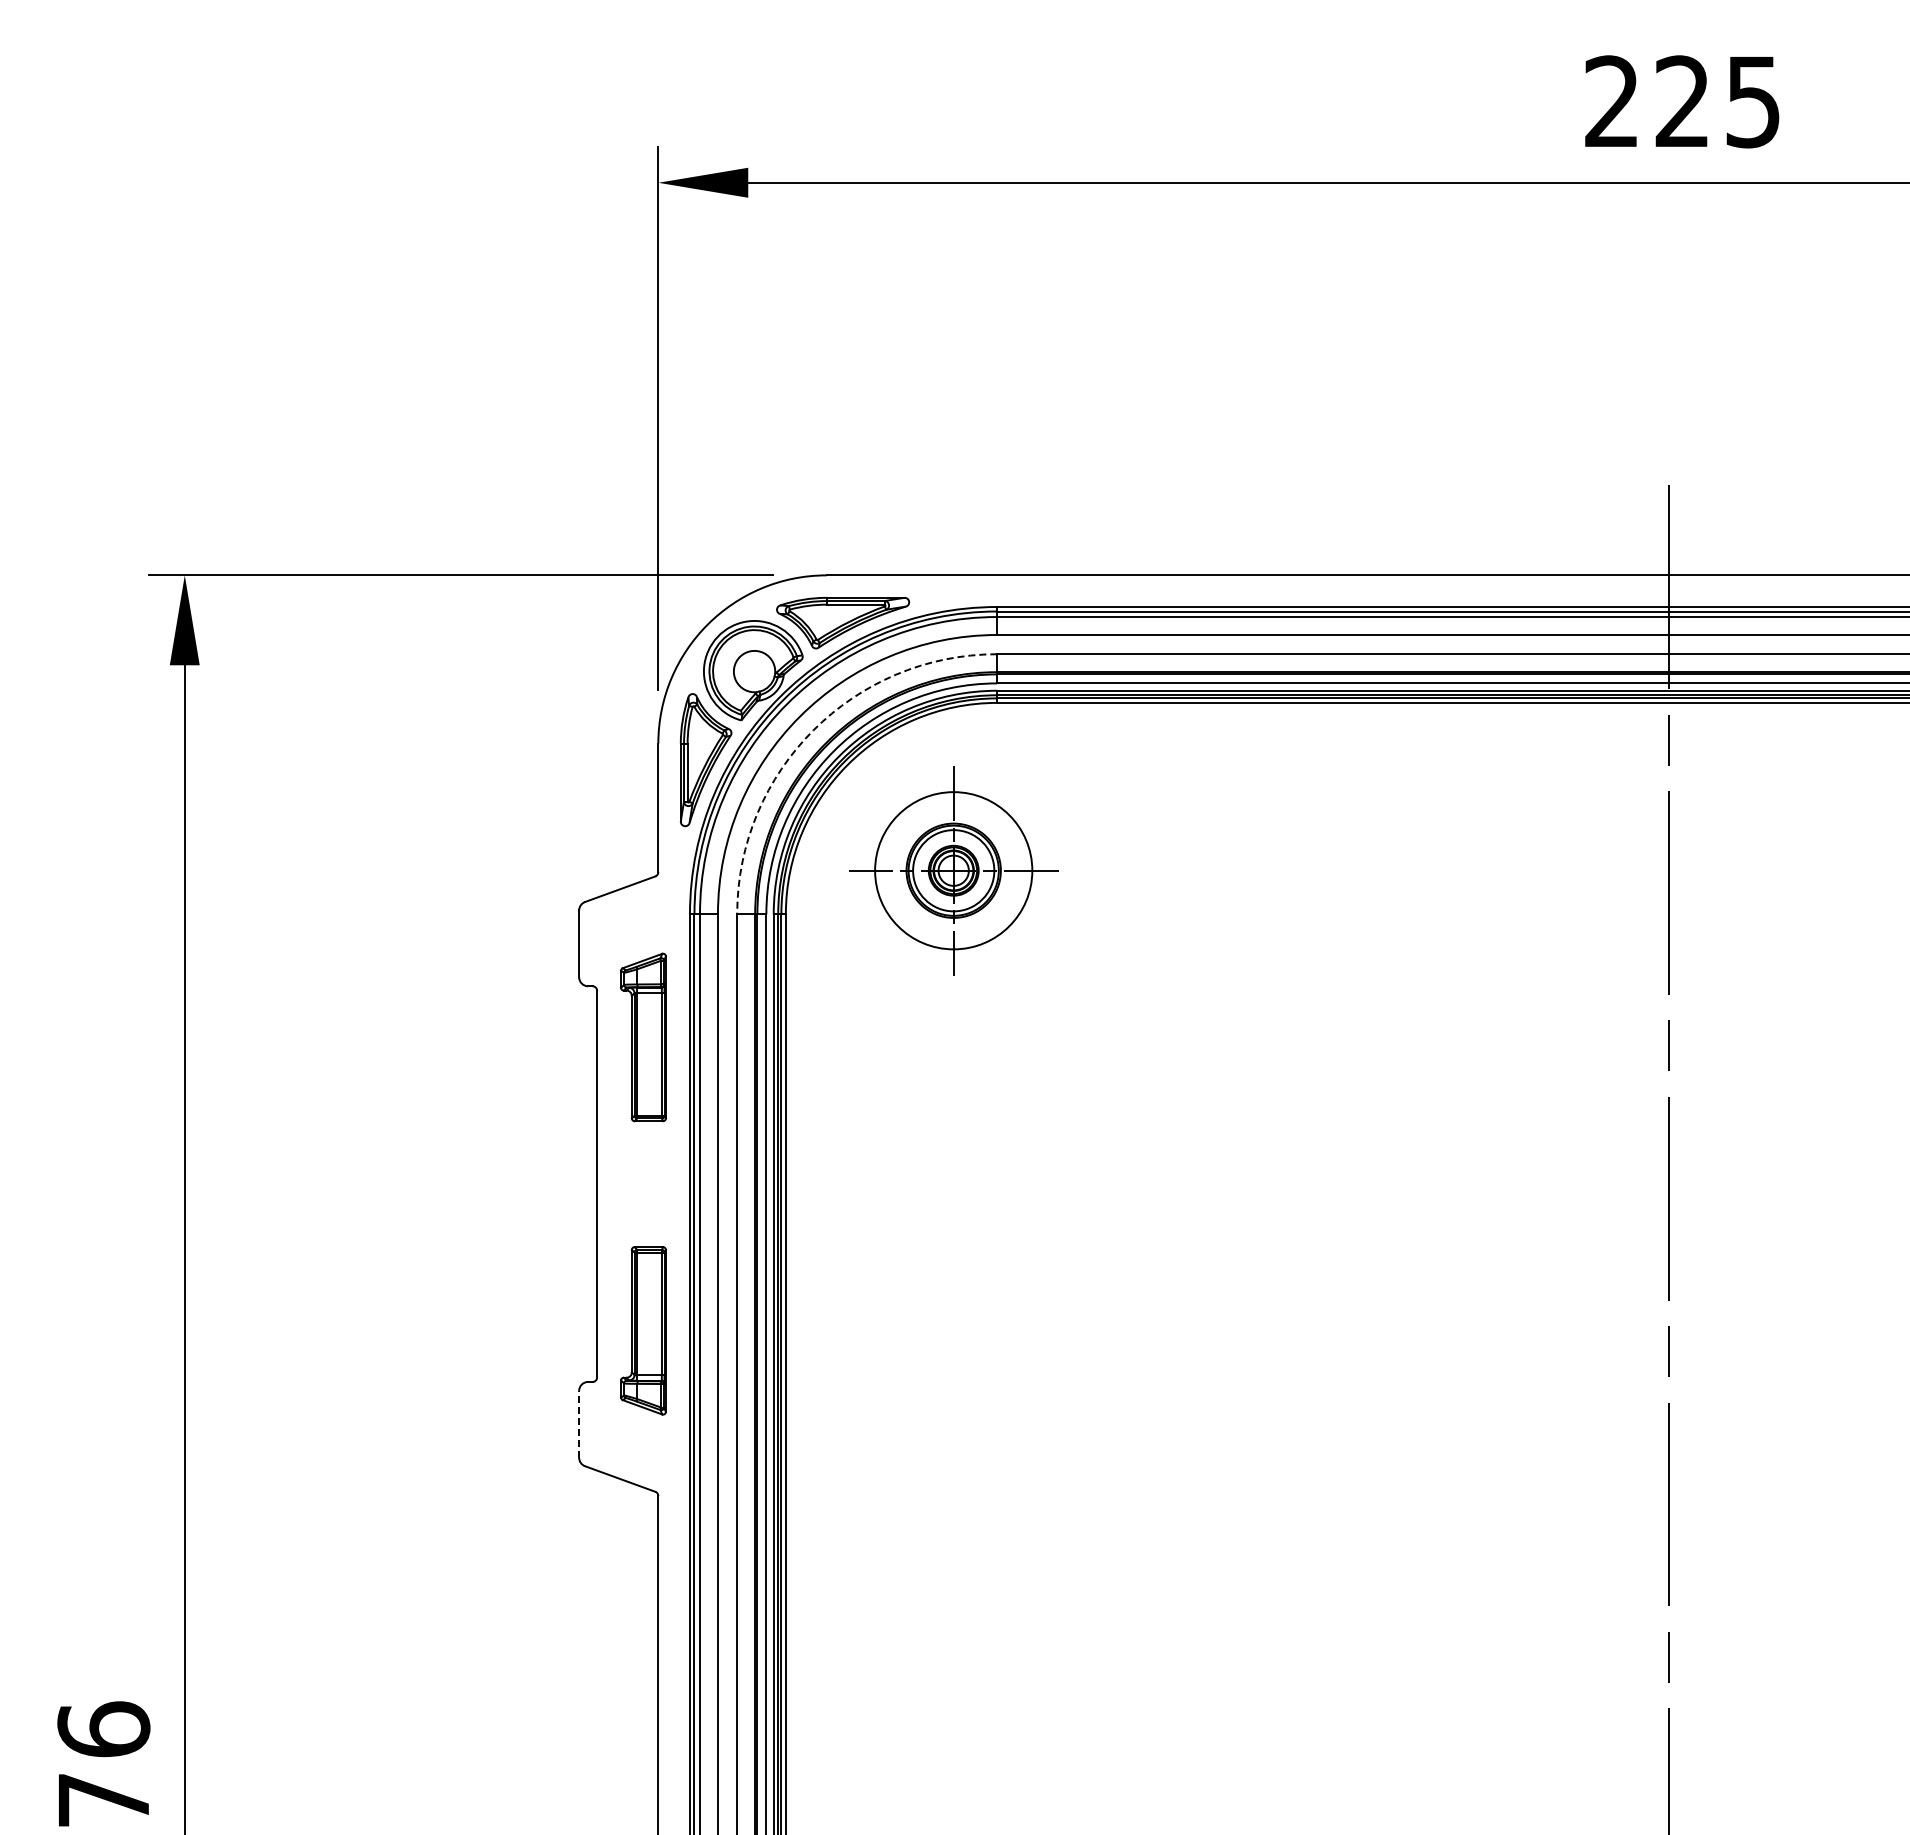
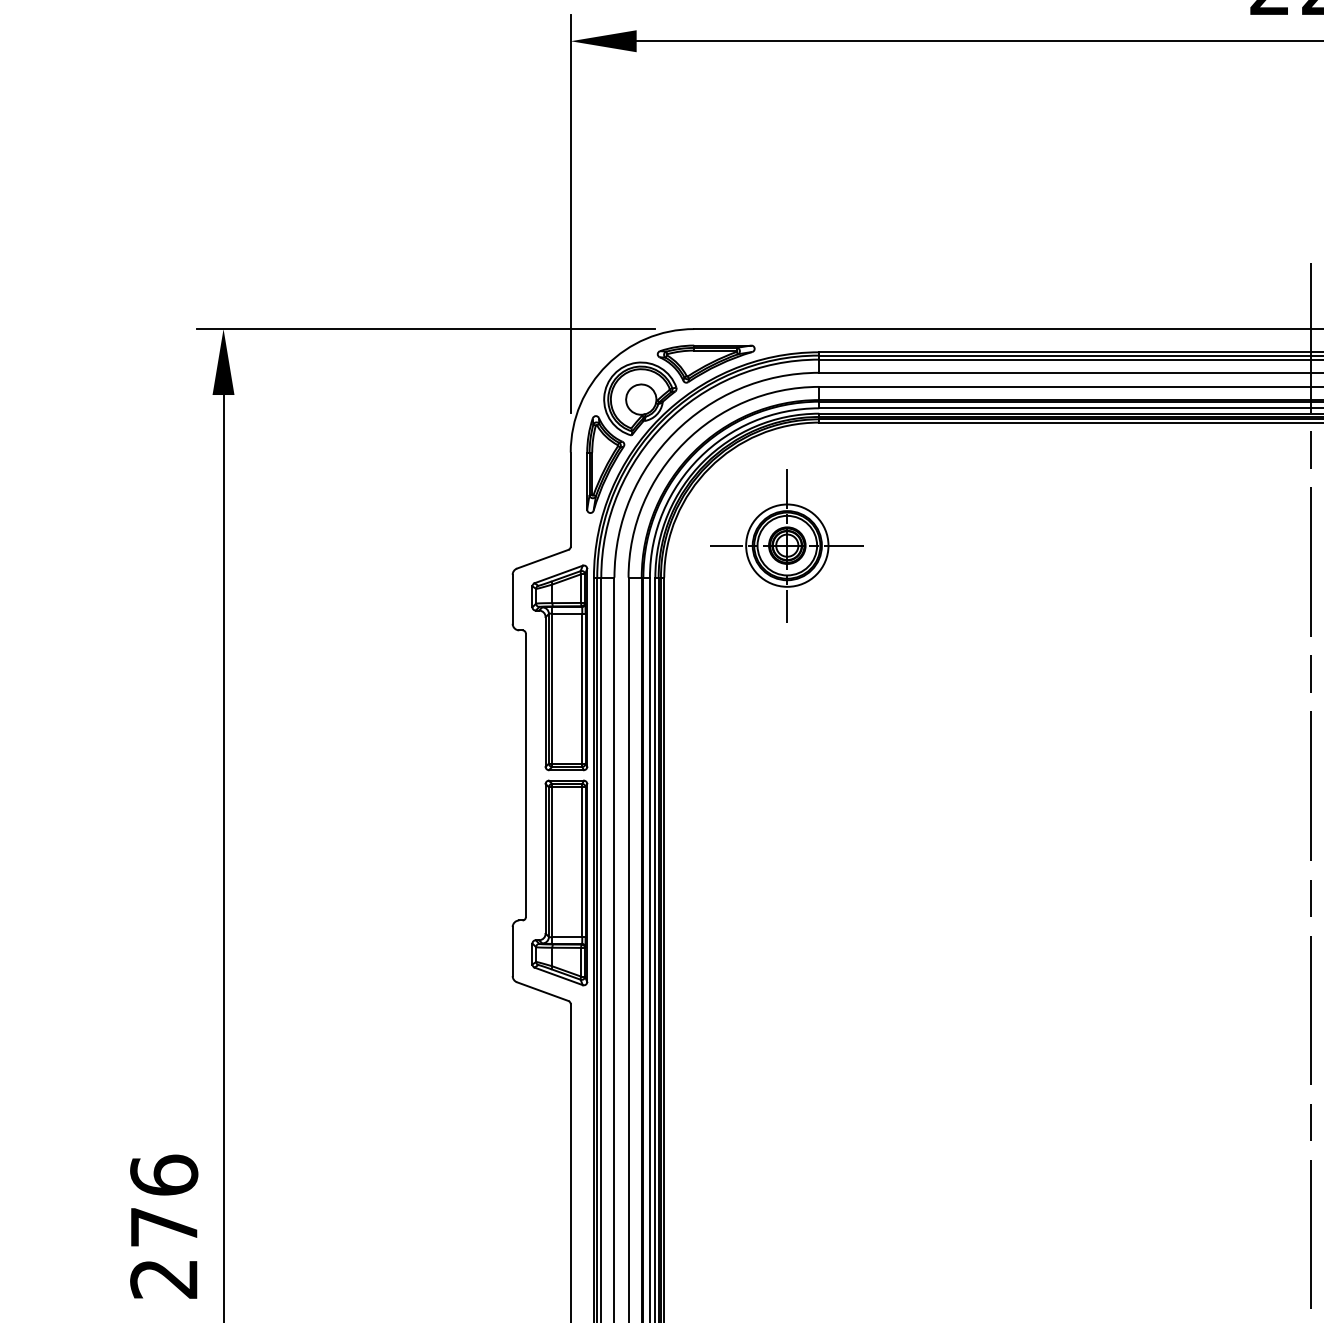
arc: (813, 730) -> (684, 442), dashed -> solid
circle: (953, 870) -> (787, 545), size x0.71
part: (643, 1037) -> (559, 667), size x1.67
part: (643, 1330) -> (559, 882), size x1.67
line: (579, 1423) -> (512, 950), dashed -> solid

